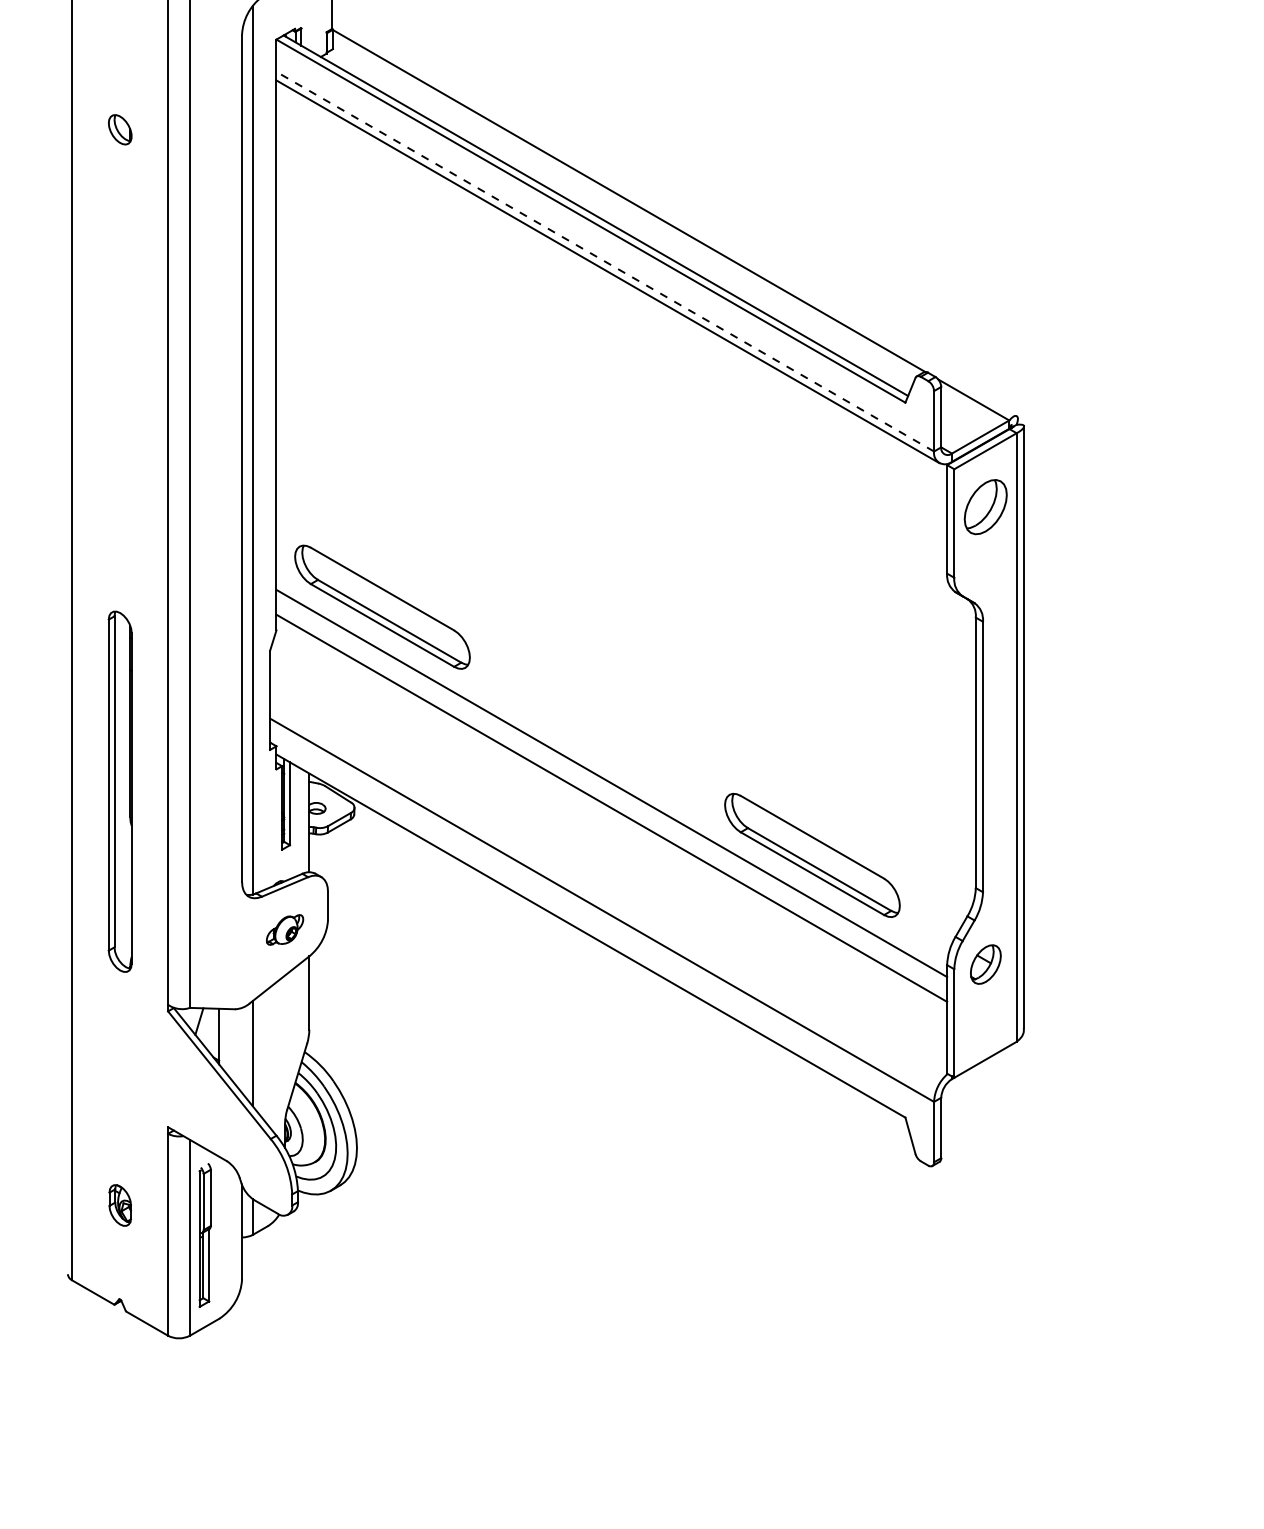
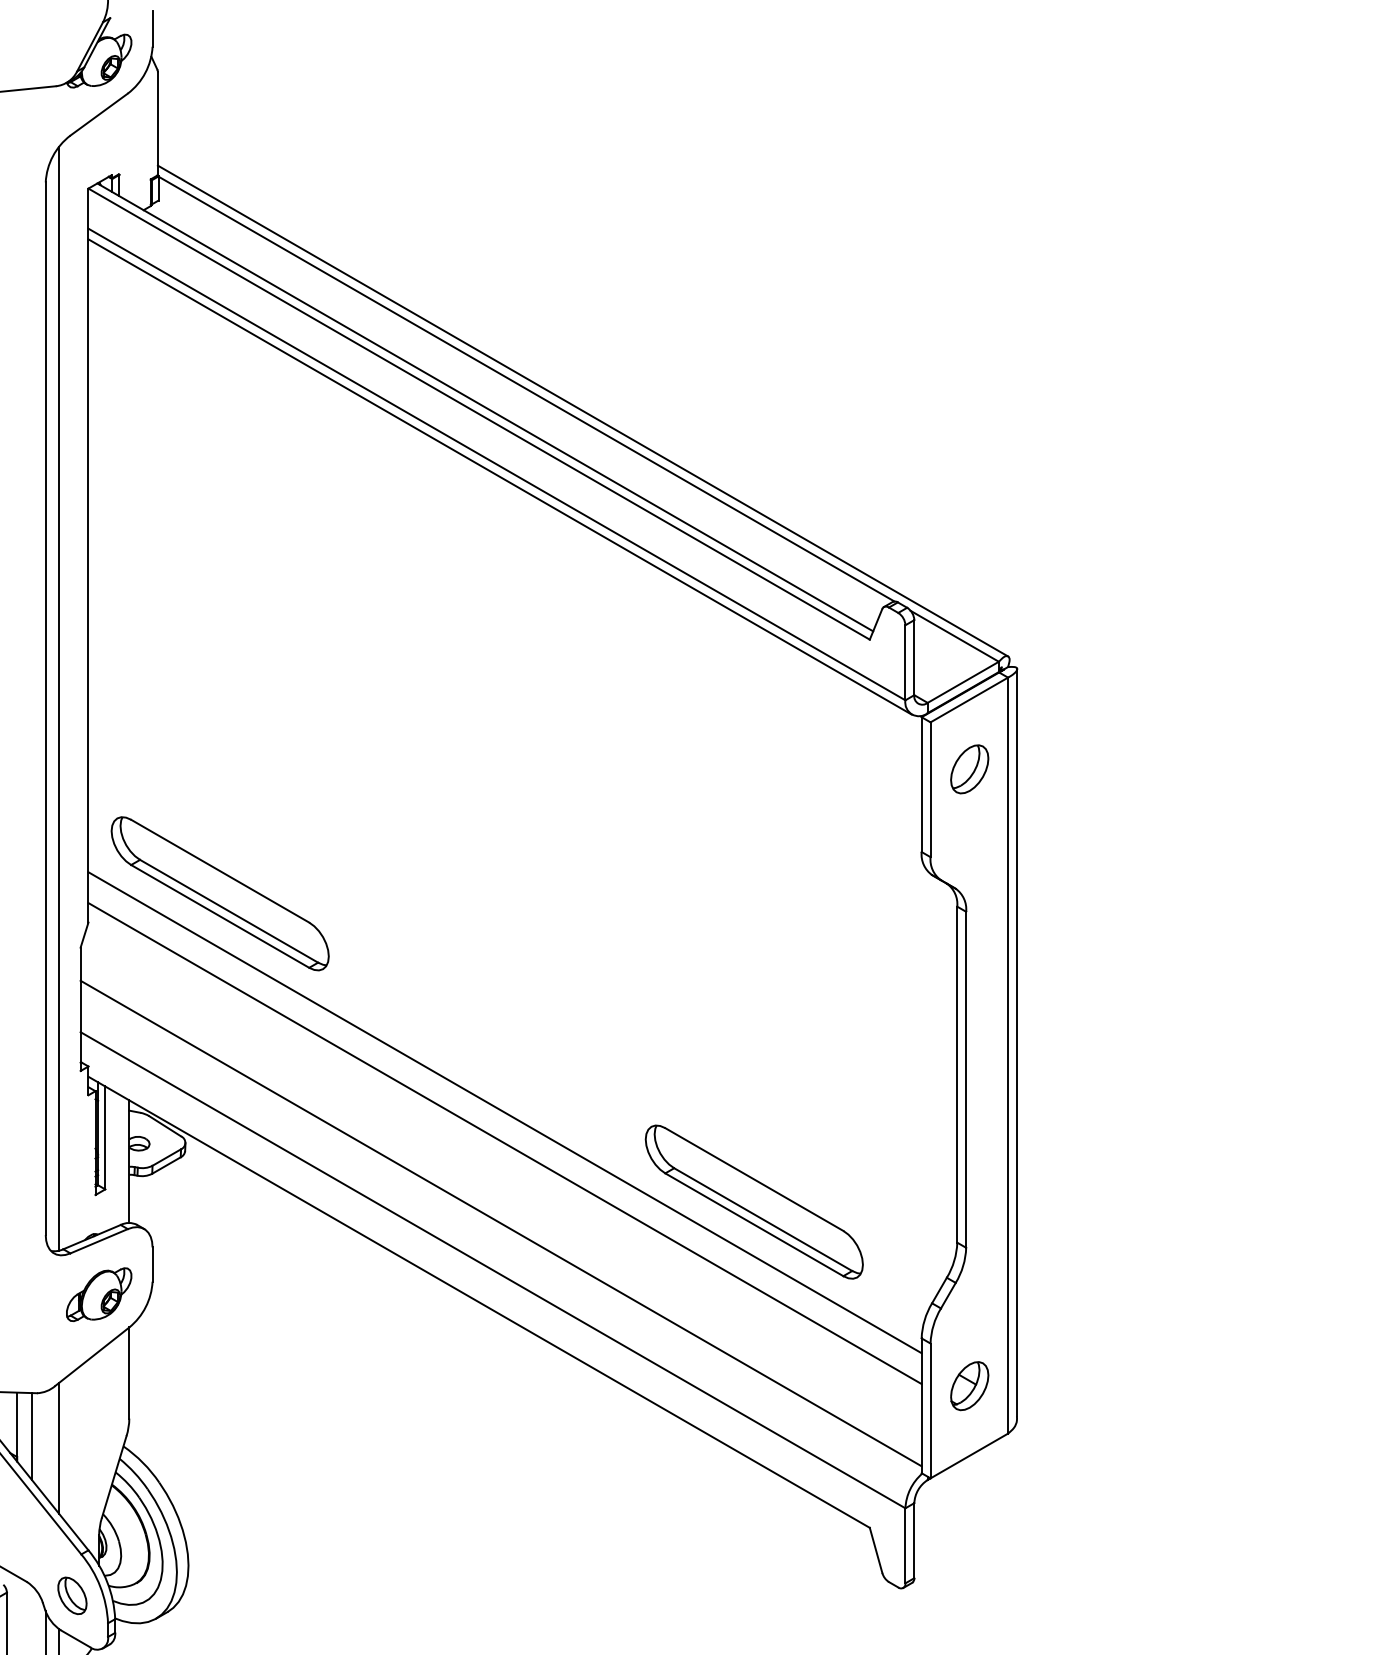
line: (674, 218) -> (582, 410), added
line: (605, 261) -> (497, 464), dashed -> solid
part: (985, 506) -> (969, 768), size x0.71
line: (608, 872) -> (500, 1223), added
part: (284, 929) -> (98, 1294), size x1.43
part: (985, 964) -> (969, 1386), moved
line: (231, 1044) -> (32, 1436), added
part: (263, 1171) -> (72, 1594), added

